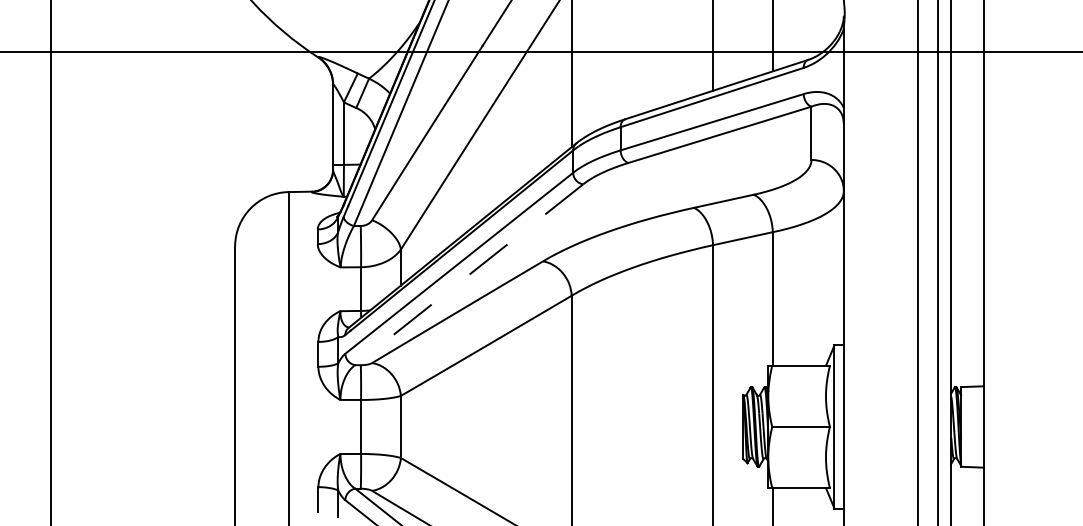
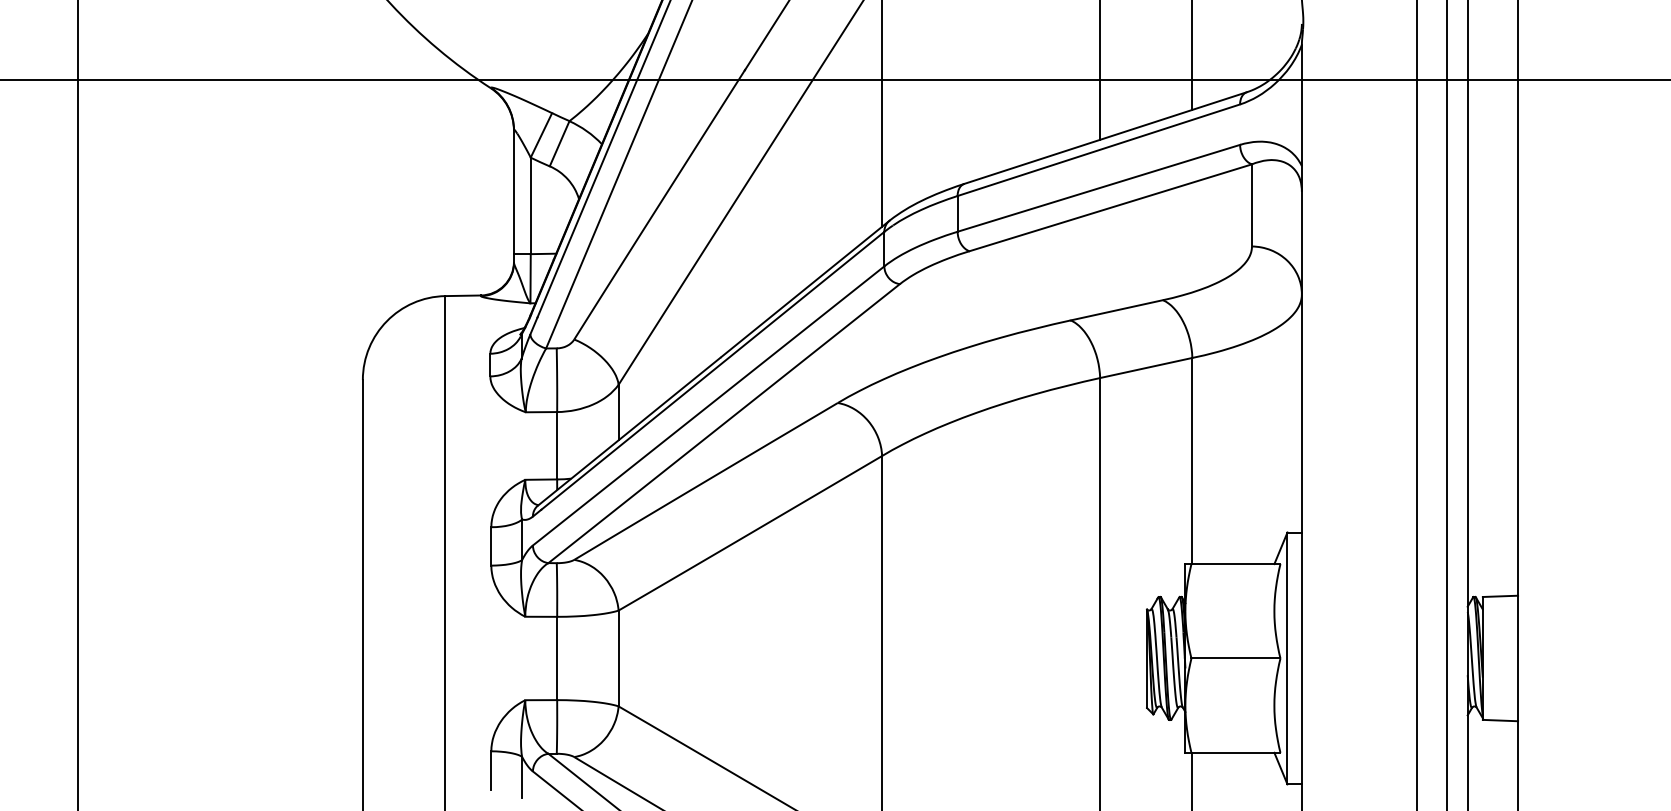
line: (468, 275) -> (722, 424), dashed -> solid

